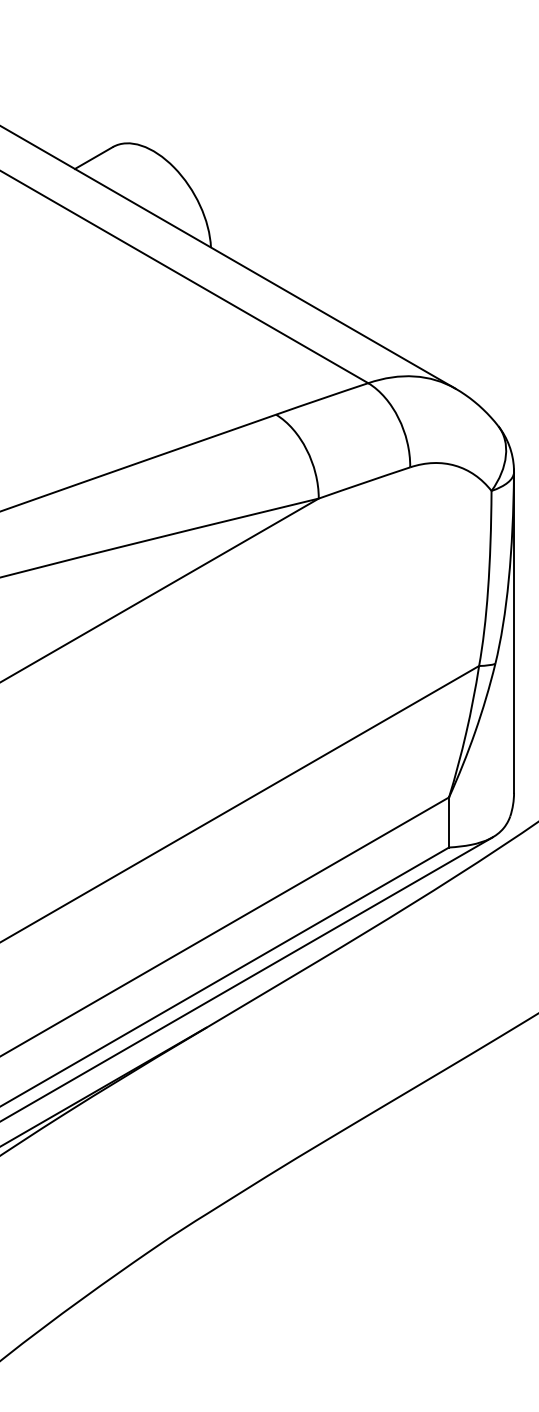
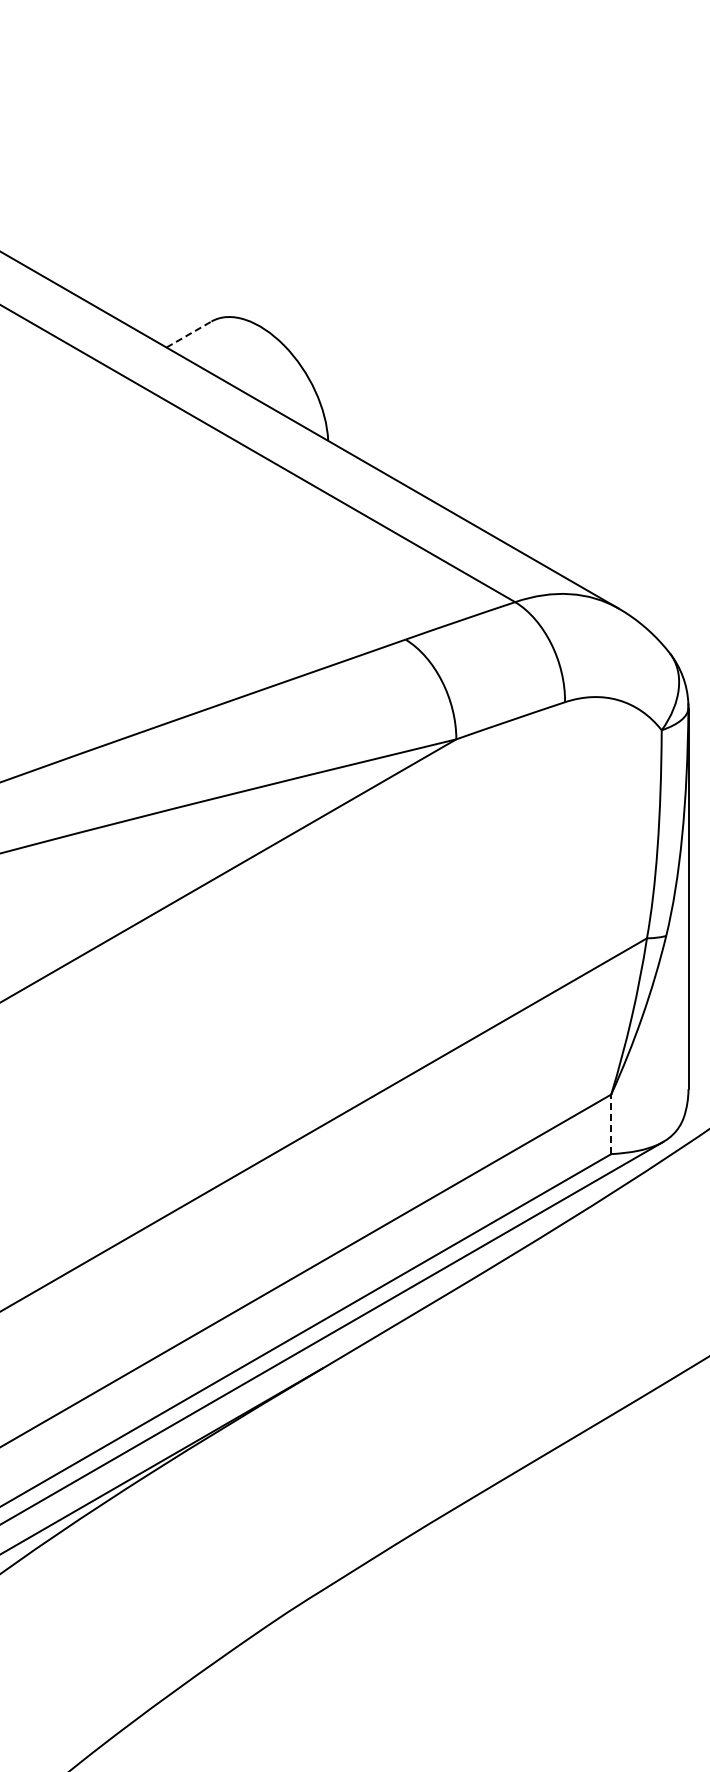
line: (94, 158) -> (189, 334), solid -> dashed
line: (449, 822) -> (611, 1124), solid -> dashed

